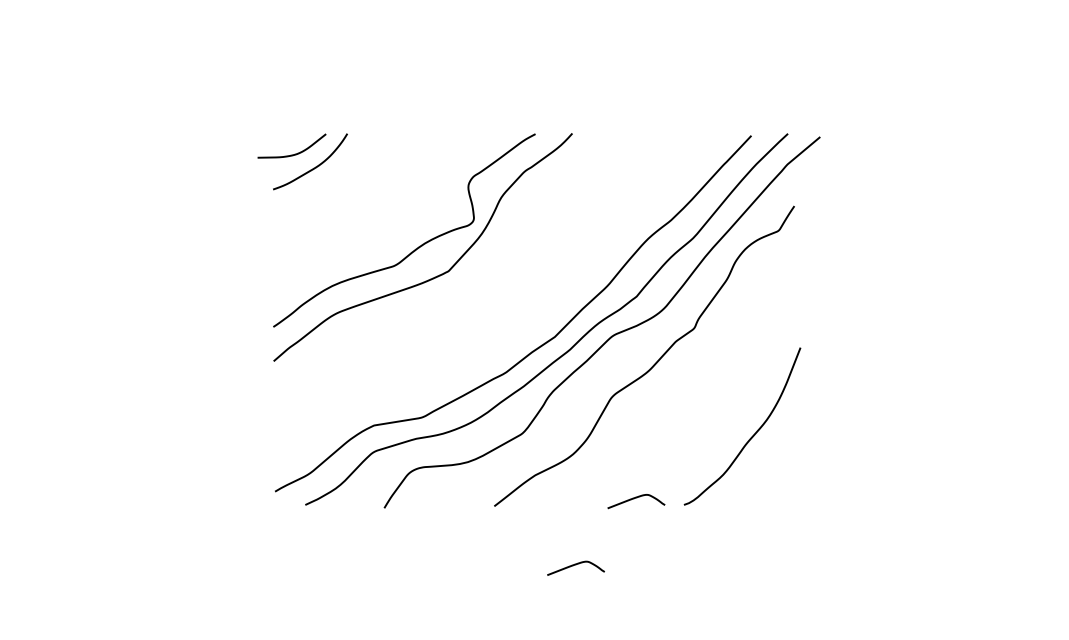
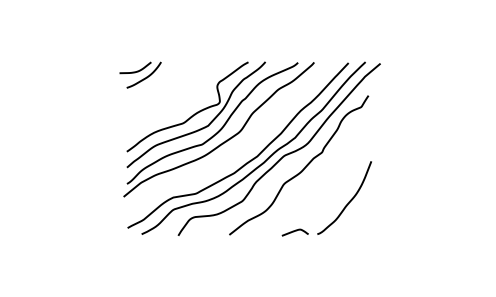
part: (470, 279) -> (218, 129), added
curve: (574, 567) -> (266, 263), removed

